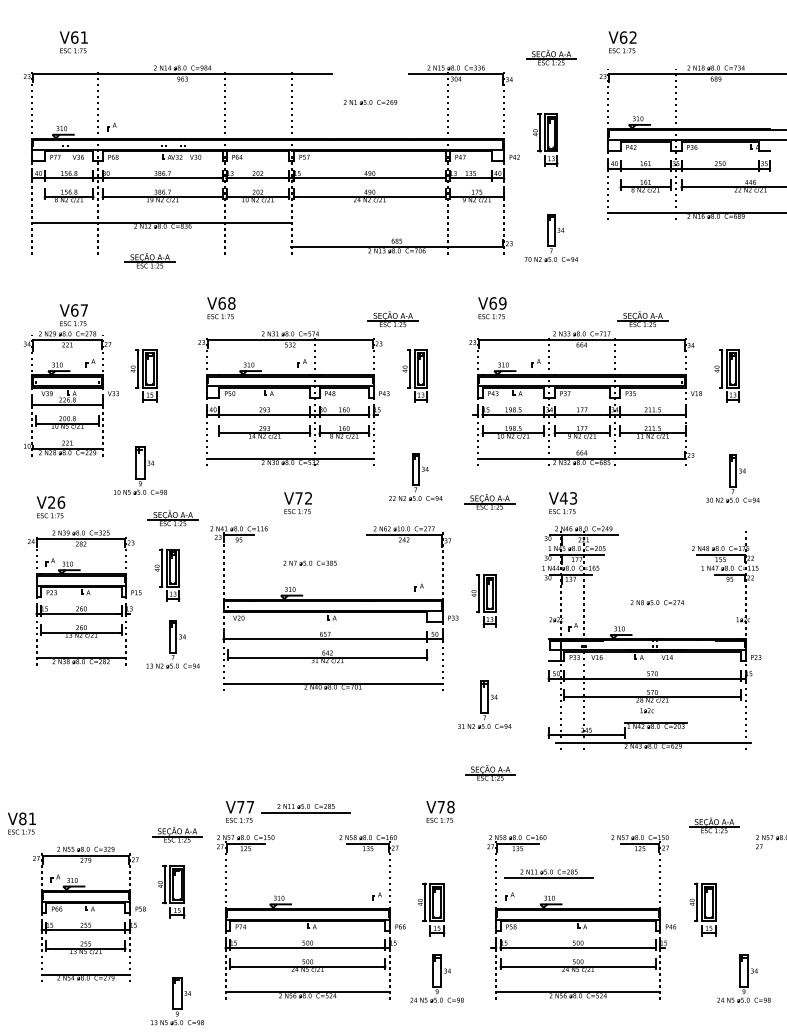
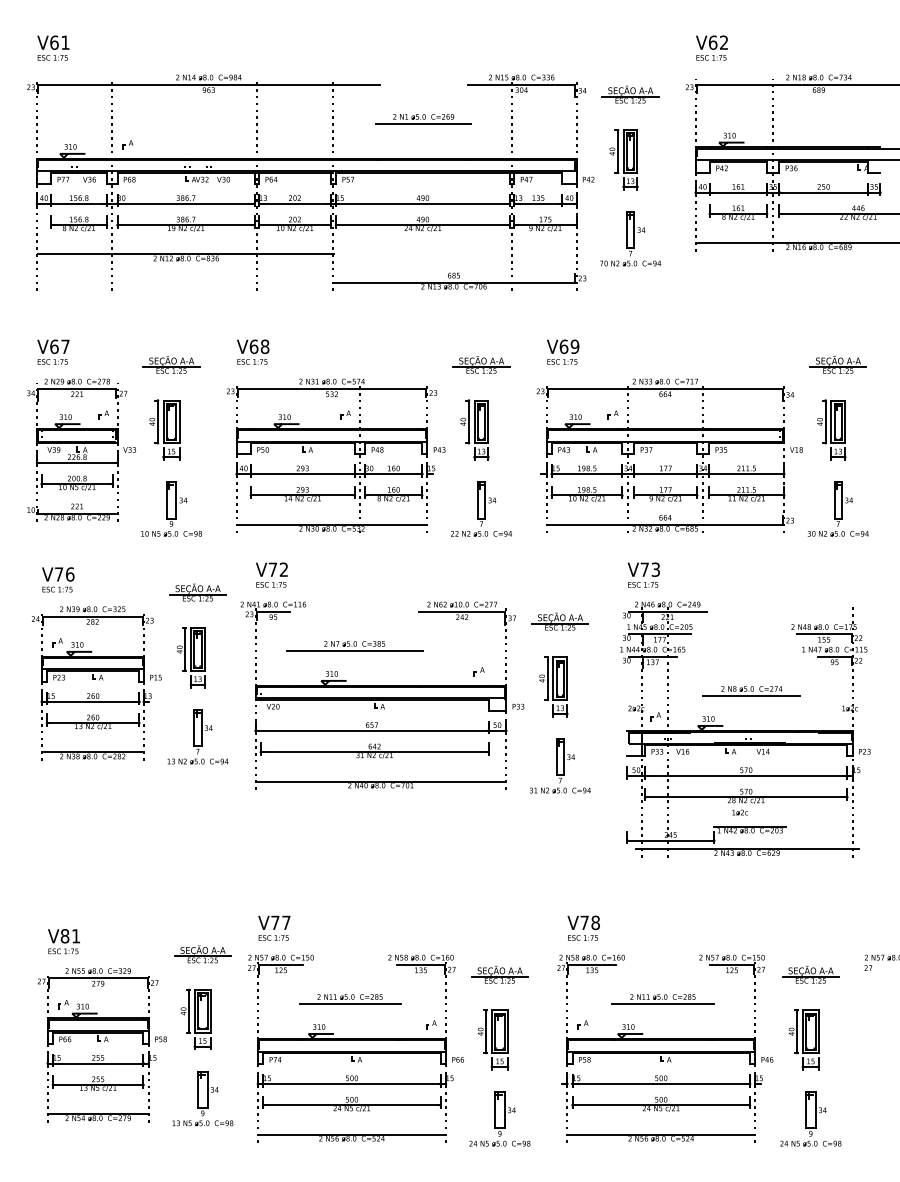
text: (73, 41) -> (53, 47), moved
part: (551, 57) -> (630, 94), moved
line: (370, 109) -> (423, 124), added
part: (551, 237) -> (630, 238), moved
part: (149, 260) -> (171, 364), moved
text: (73, 314) -> (53, 351), moved
part: (393, 318) -> (481, 364), moved
part: (642, 318) -> (837, 364), moved
part: (140, 470) -> (171, 508), moved
part: (415, 476) -> (481, 508), moved
part: (732, 478) -> (837, 508), moved
text: (563, 498) -> (644, 569), V43 -> V73
part: (489, 501) -> (559, 621), moved
text: (52, 502) -> (59, 574), V26 -> V76
text: (297, 502) -> (271, 574), moved
line: (309, 569) -> (354, 651), added
line: (657, 609) -> (751, 696), added
part: (484, 704) -> (560, 765), moved
part: (490, 772) -> (499, 974), moved
part: (306, 808) -> (350, 999), moved
text: (440, 811) -> (583, 927), moved
text: (21, 823) -> (63, 941), moved
part: (713, 825) -> (810, 974), moved
part: (548, 874) -> (662, 999), moved
part: (743, 978) -> (810, 1118), moved
part: (177, 1000) -> (202, 1098), moved

